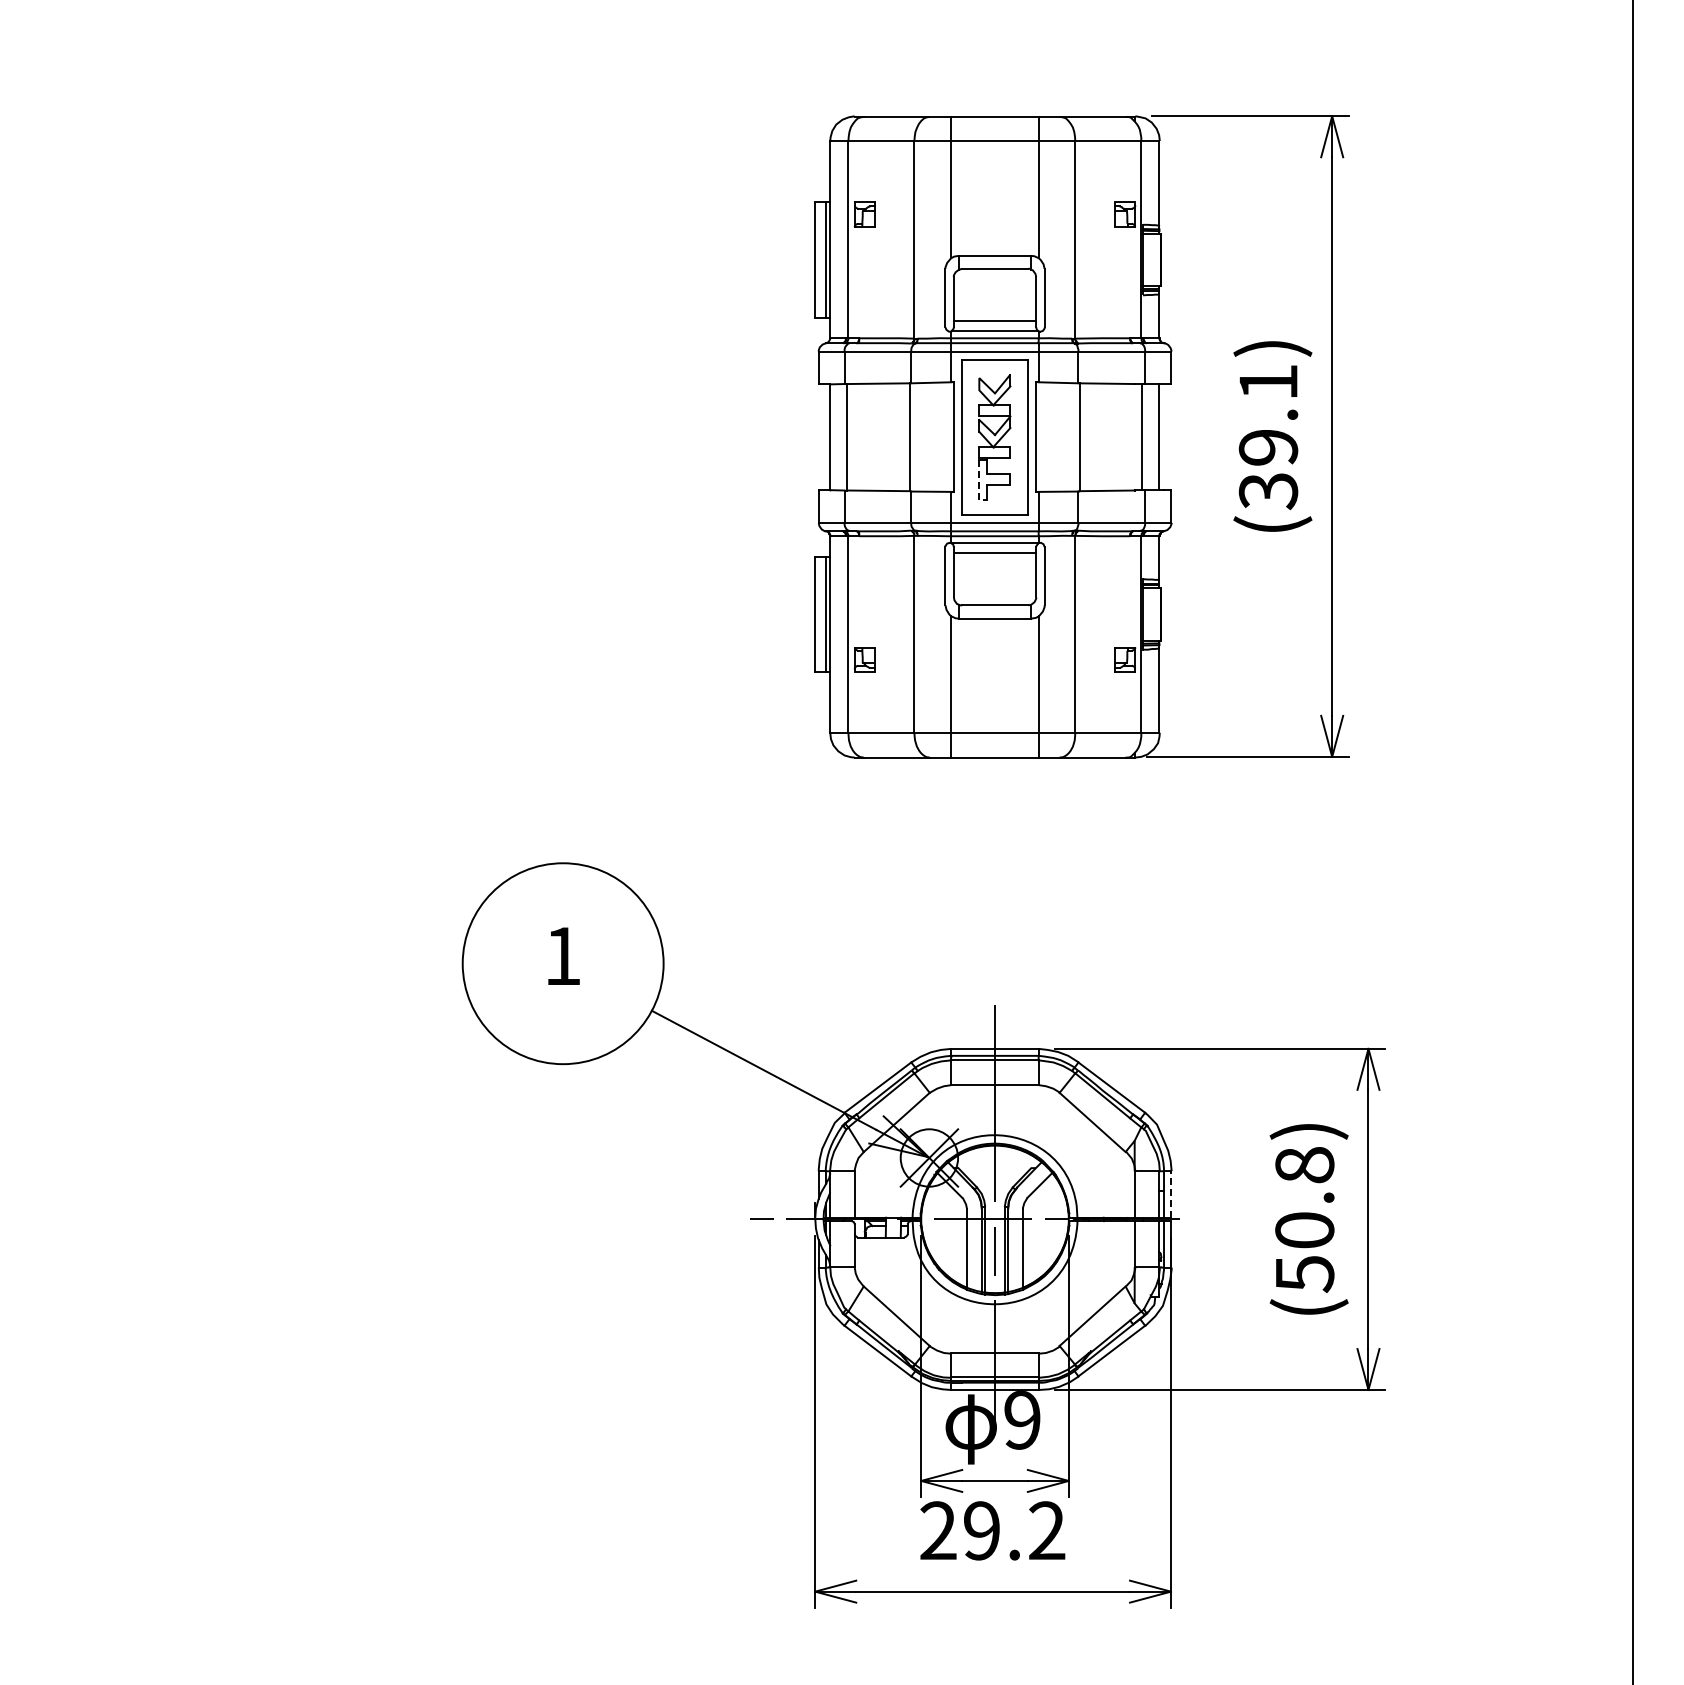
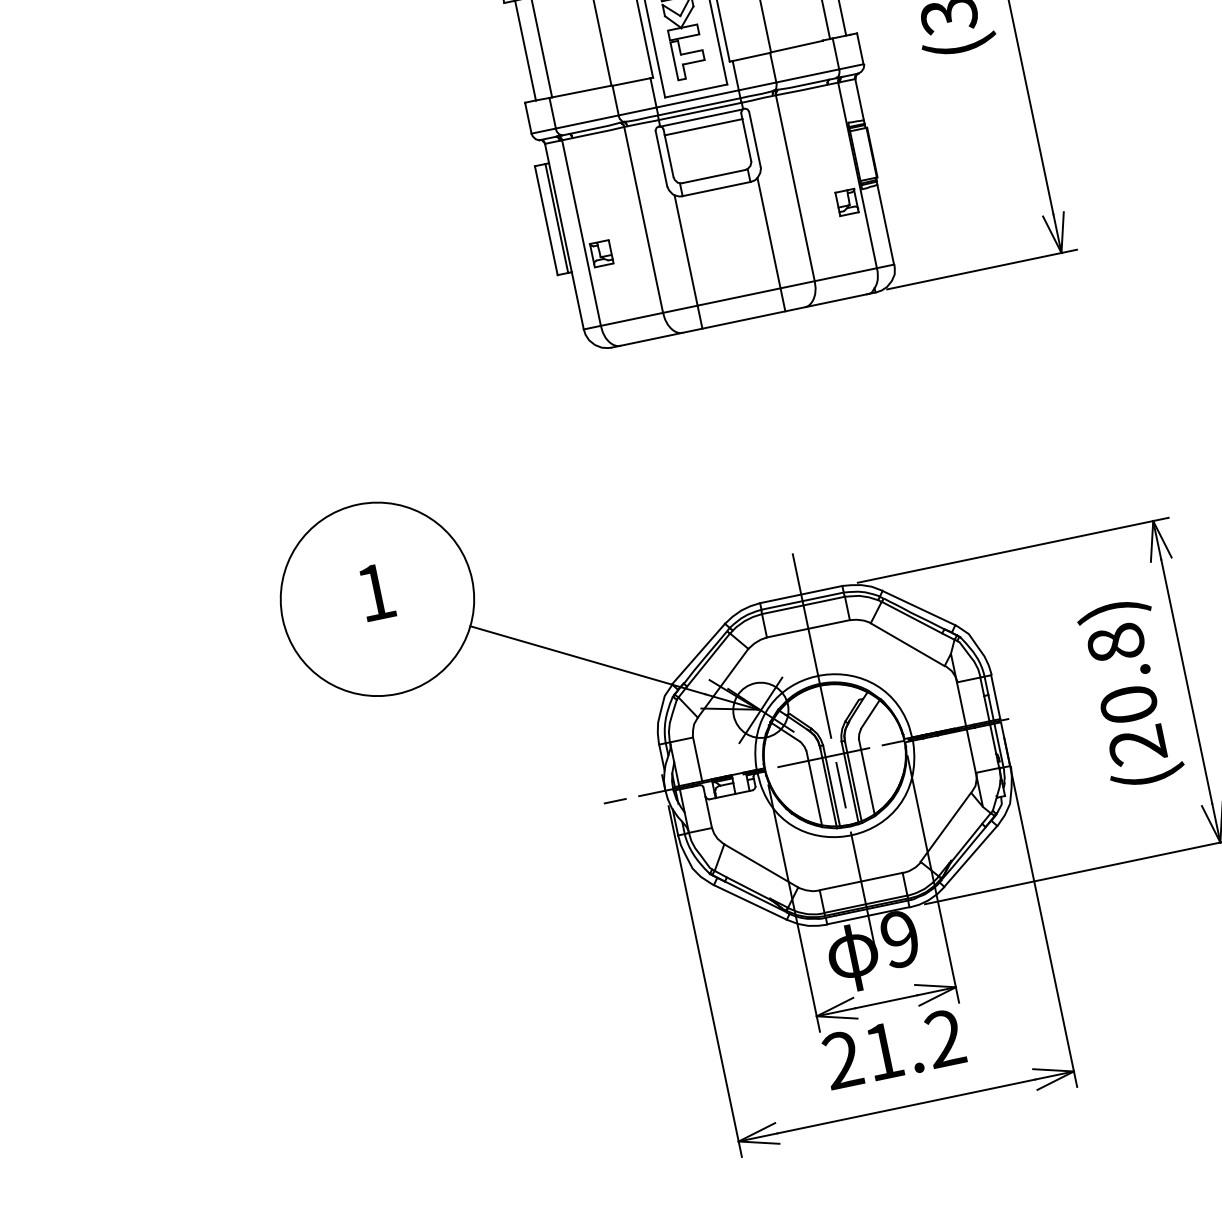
line: (979, 485) -> (675, 66), dashed -> solid
line: (1170, 1193) -> (995, 696), dashed -> solid
text: (1304, 1274) -> (1137, 746), (50.8) -> (20.8)
text: (981, 1530) -> (883, 1051), 29.2 -> 21.2

